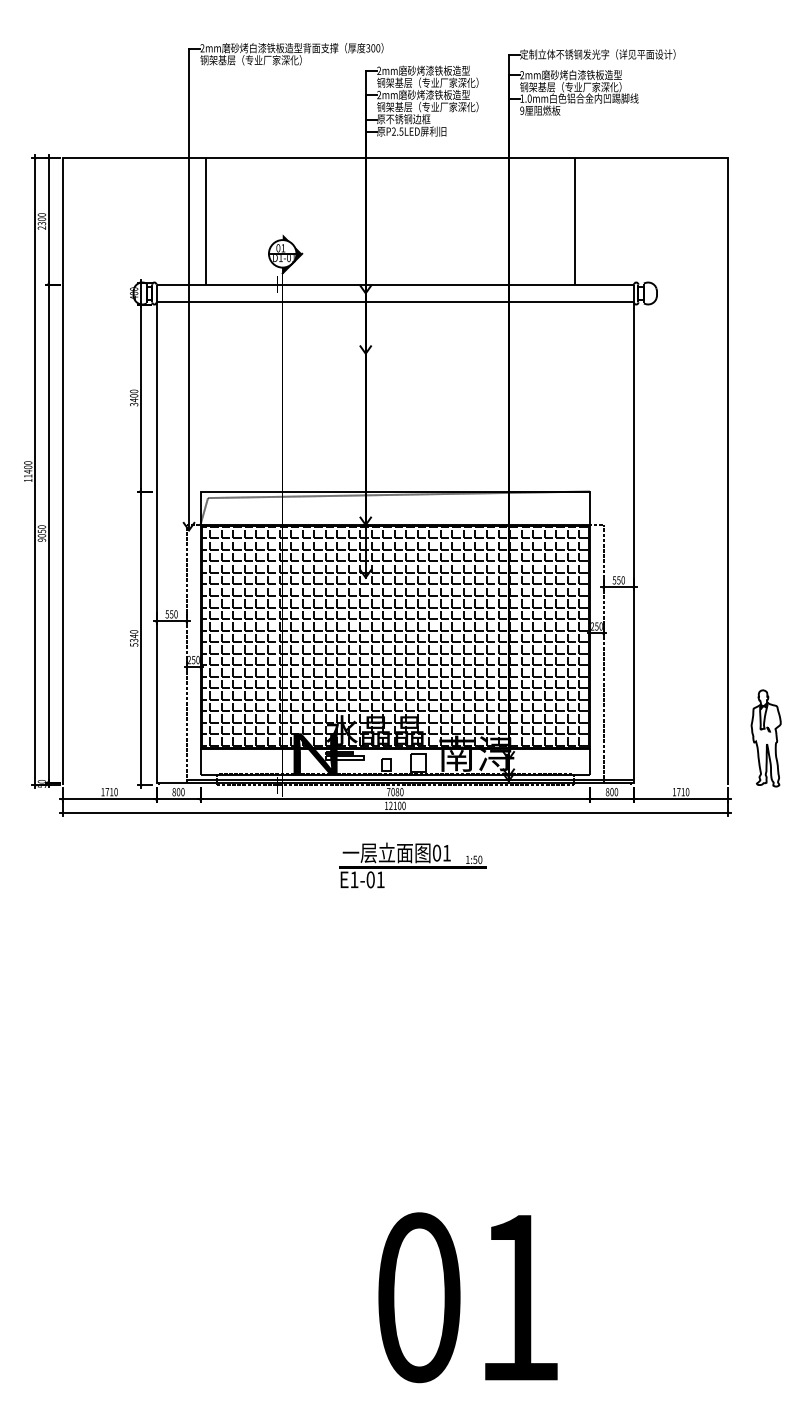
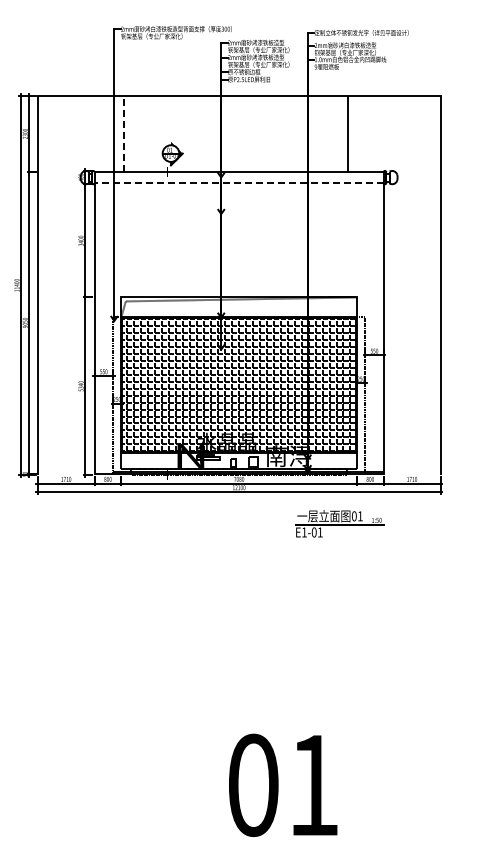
line: (205, 220) -> (124, 133), solid -> dashed
line: (394, 301) -> (238, 182), solid -> dashed
part: (766, 737) -> (463, 446), removed
text: (412, 865) -> (339, 523), moved

